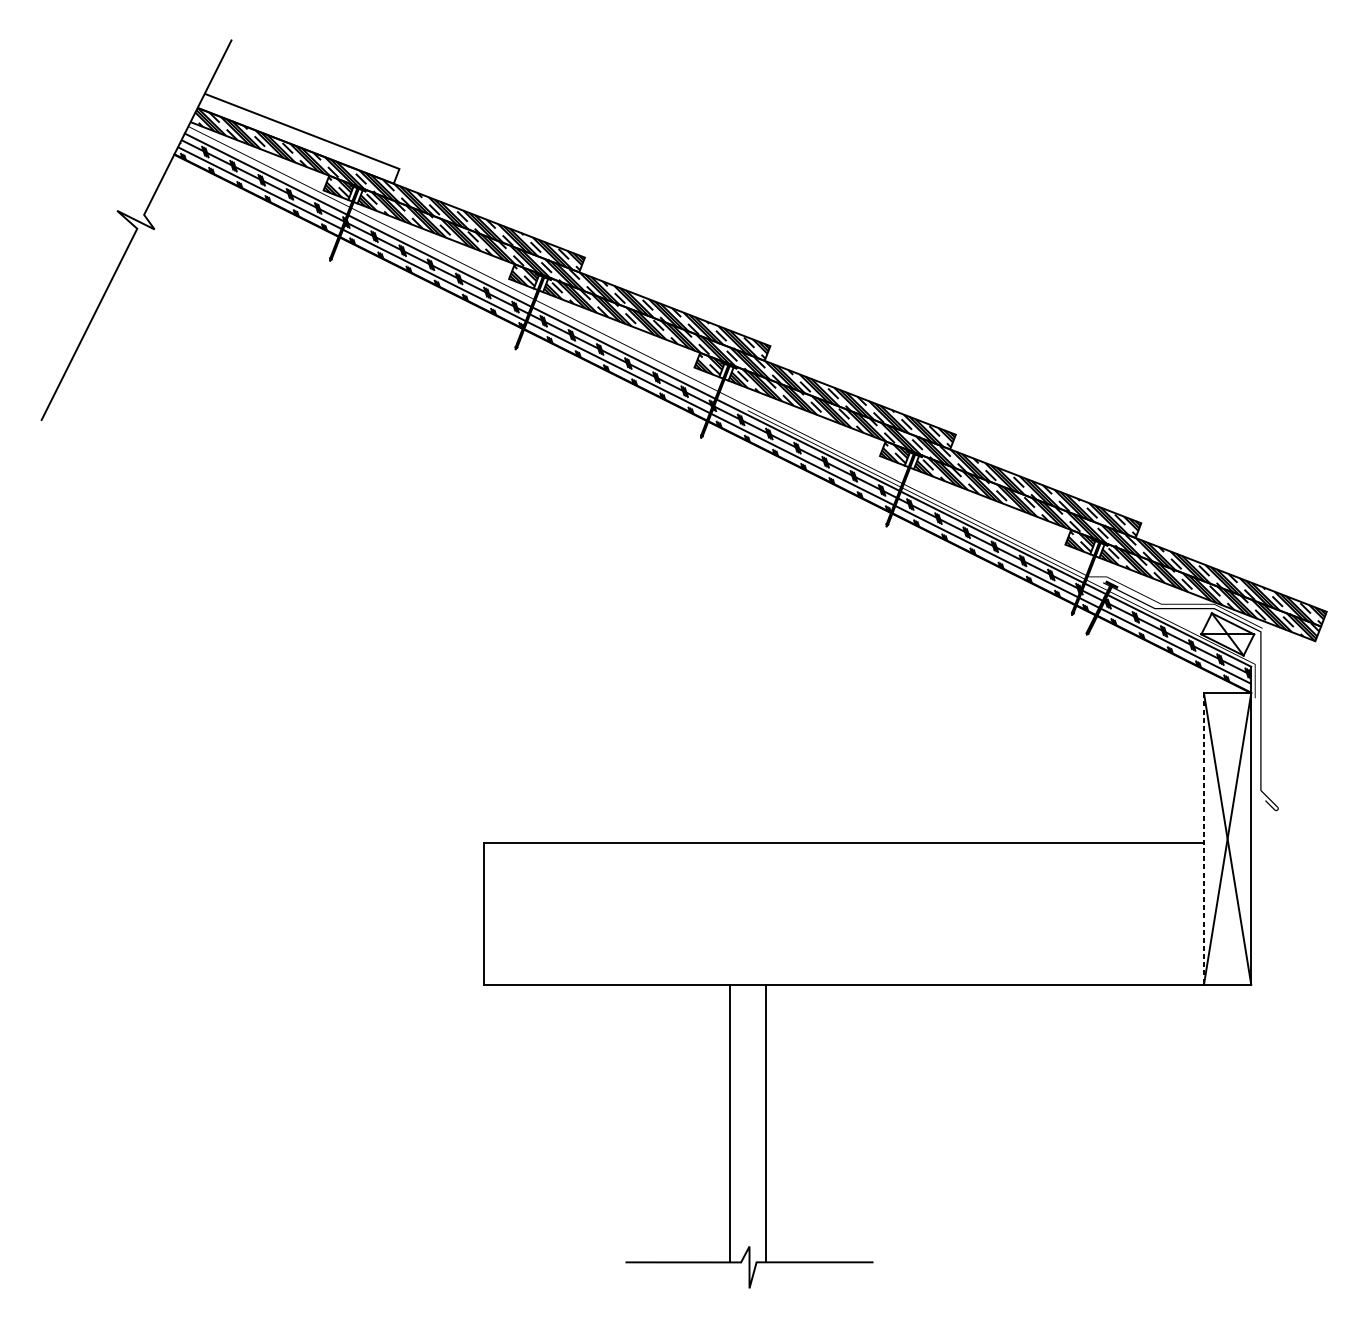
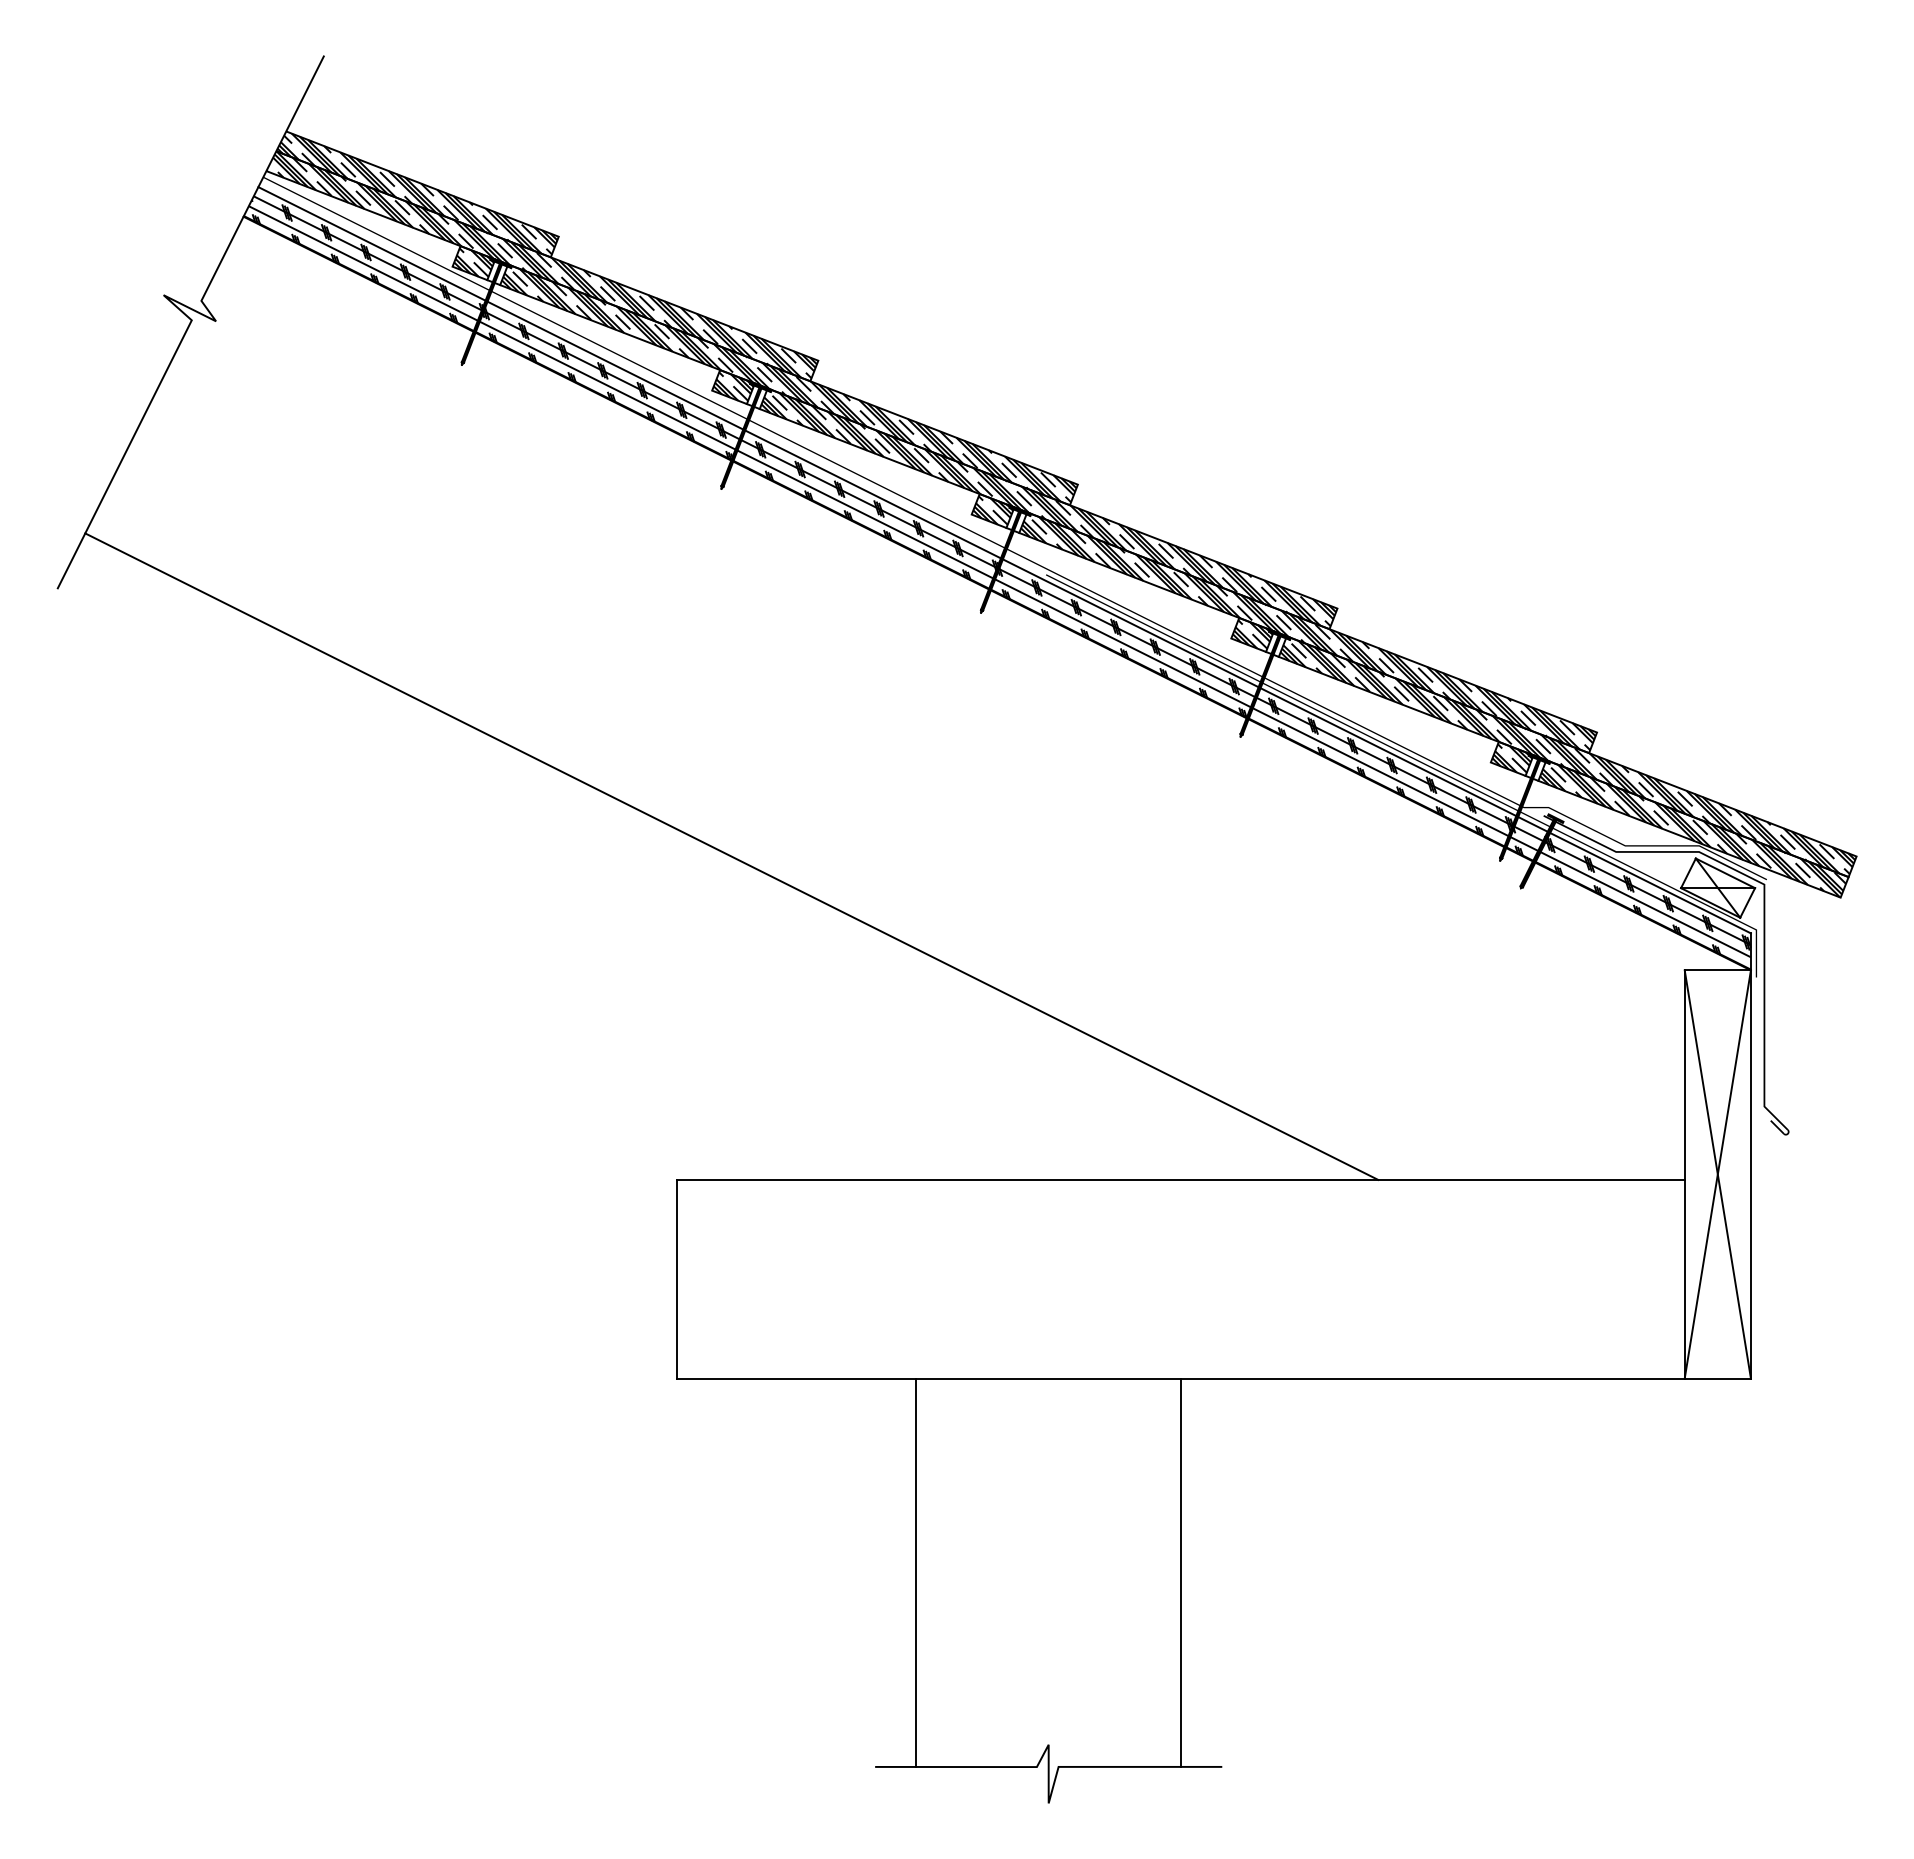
hatch: (298, 138) -> (417, 193), added
line: (522, 611) -> (731, 856), added
line: (1203, 839) -> (1684, 1174), dashed -> solid
line: (730, 1123) -> (916, 1572), moved
line: (766, 1123) -> (1181, 1572), moved

